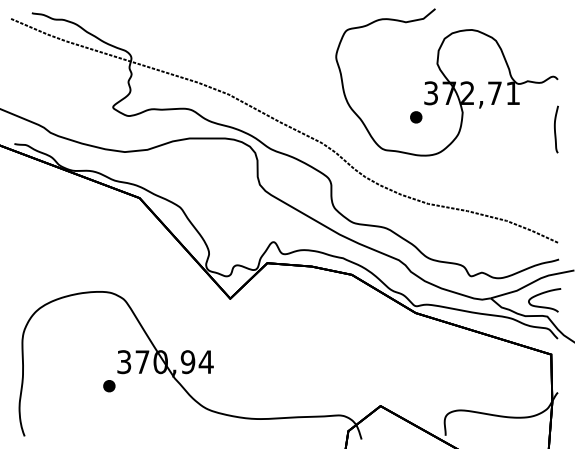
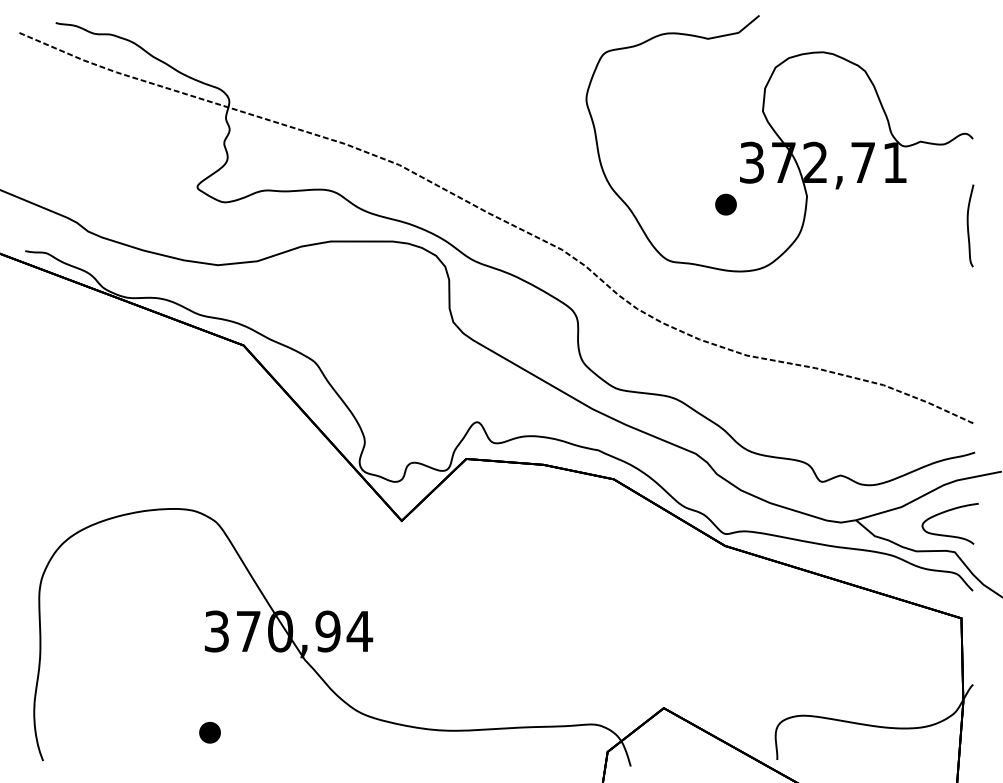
part: (109, 386) -> (210, 733), moved

